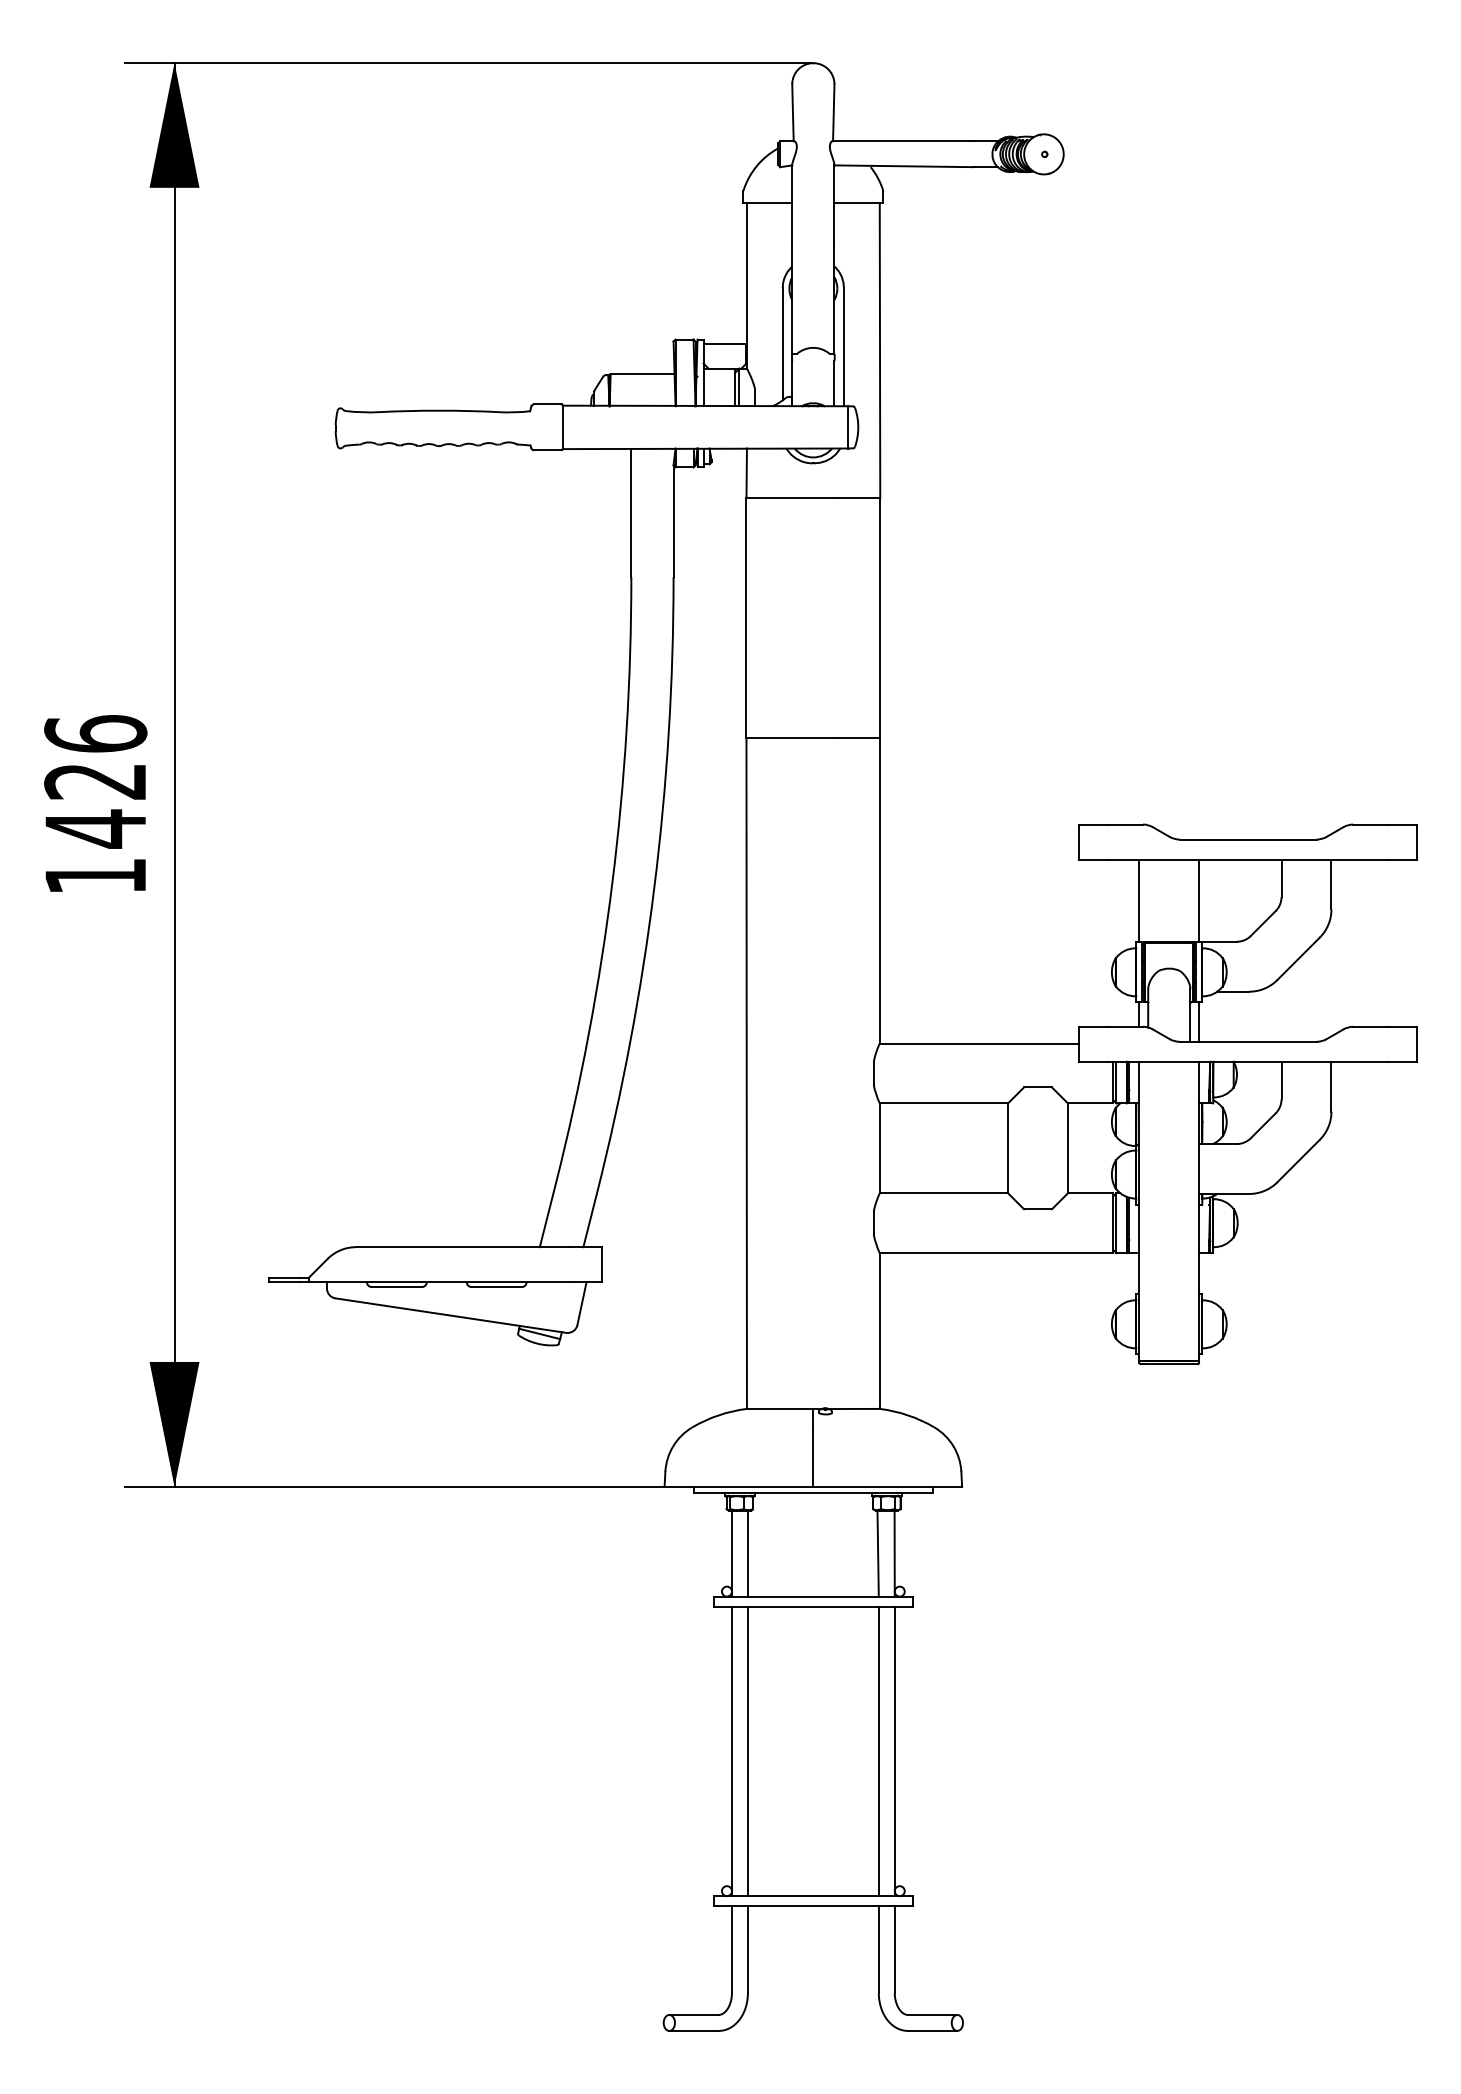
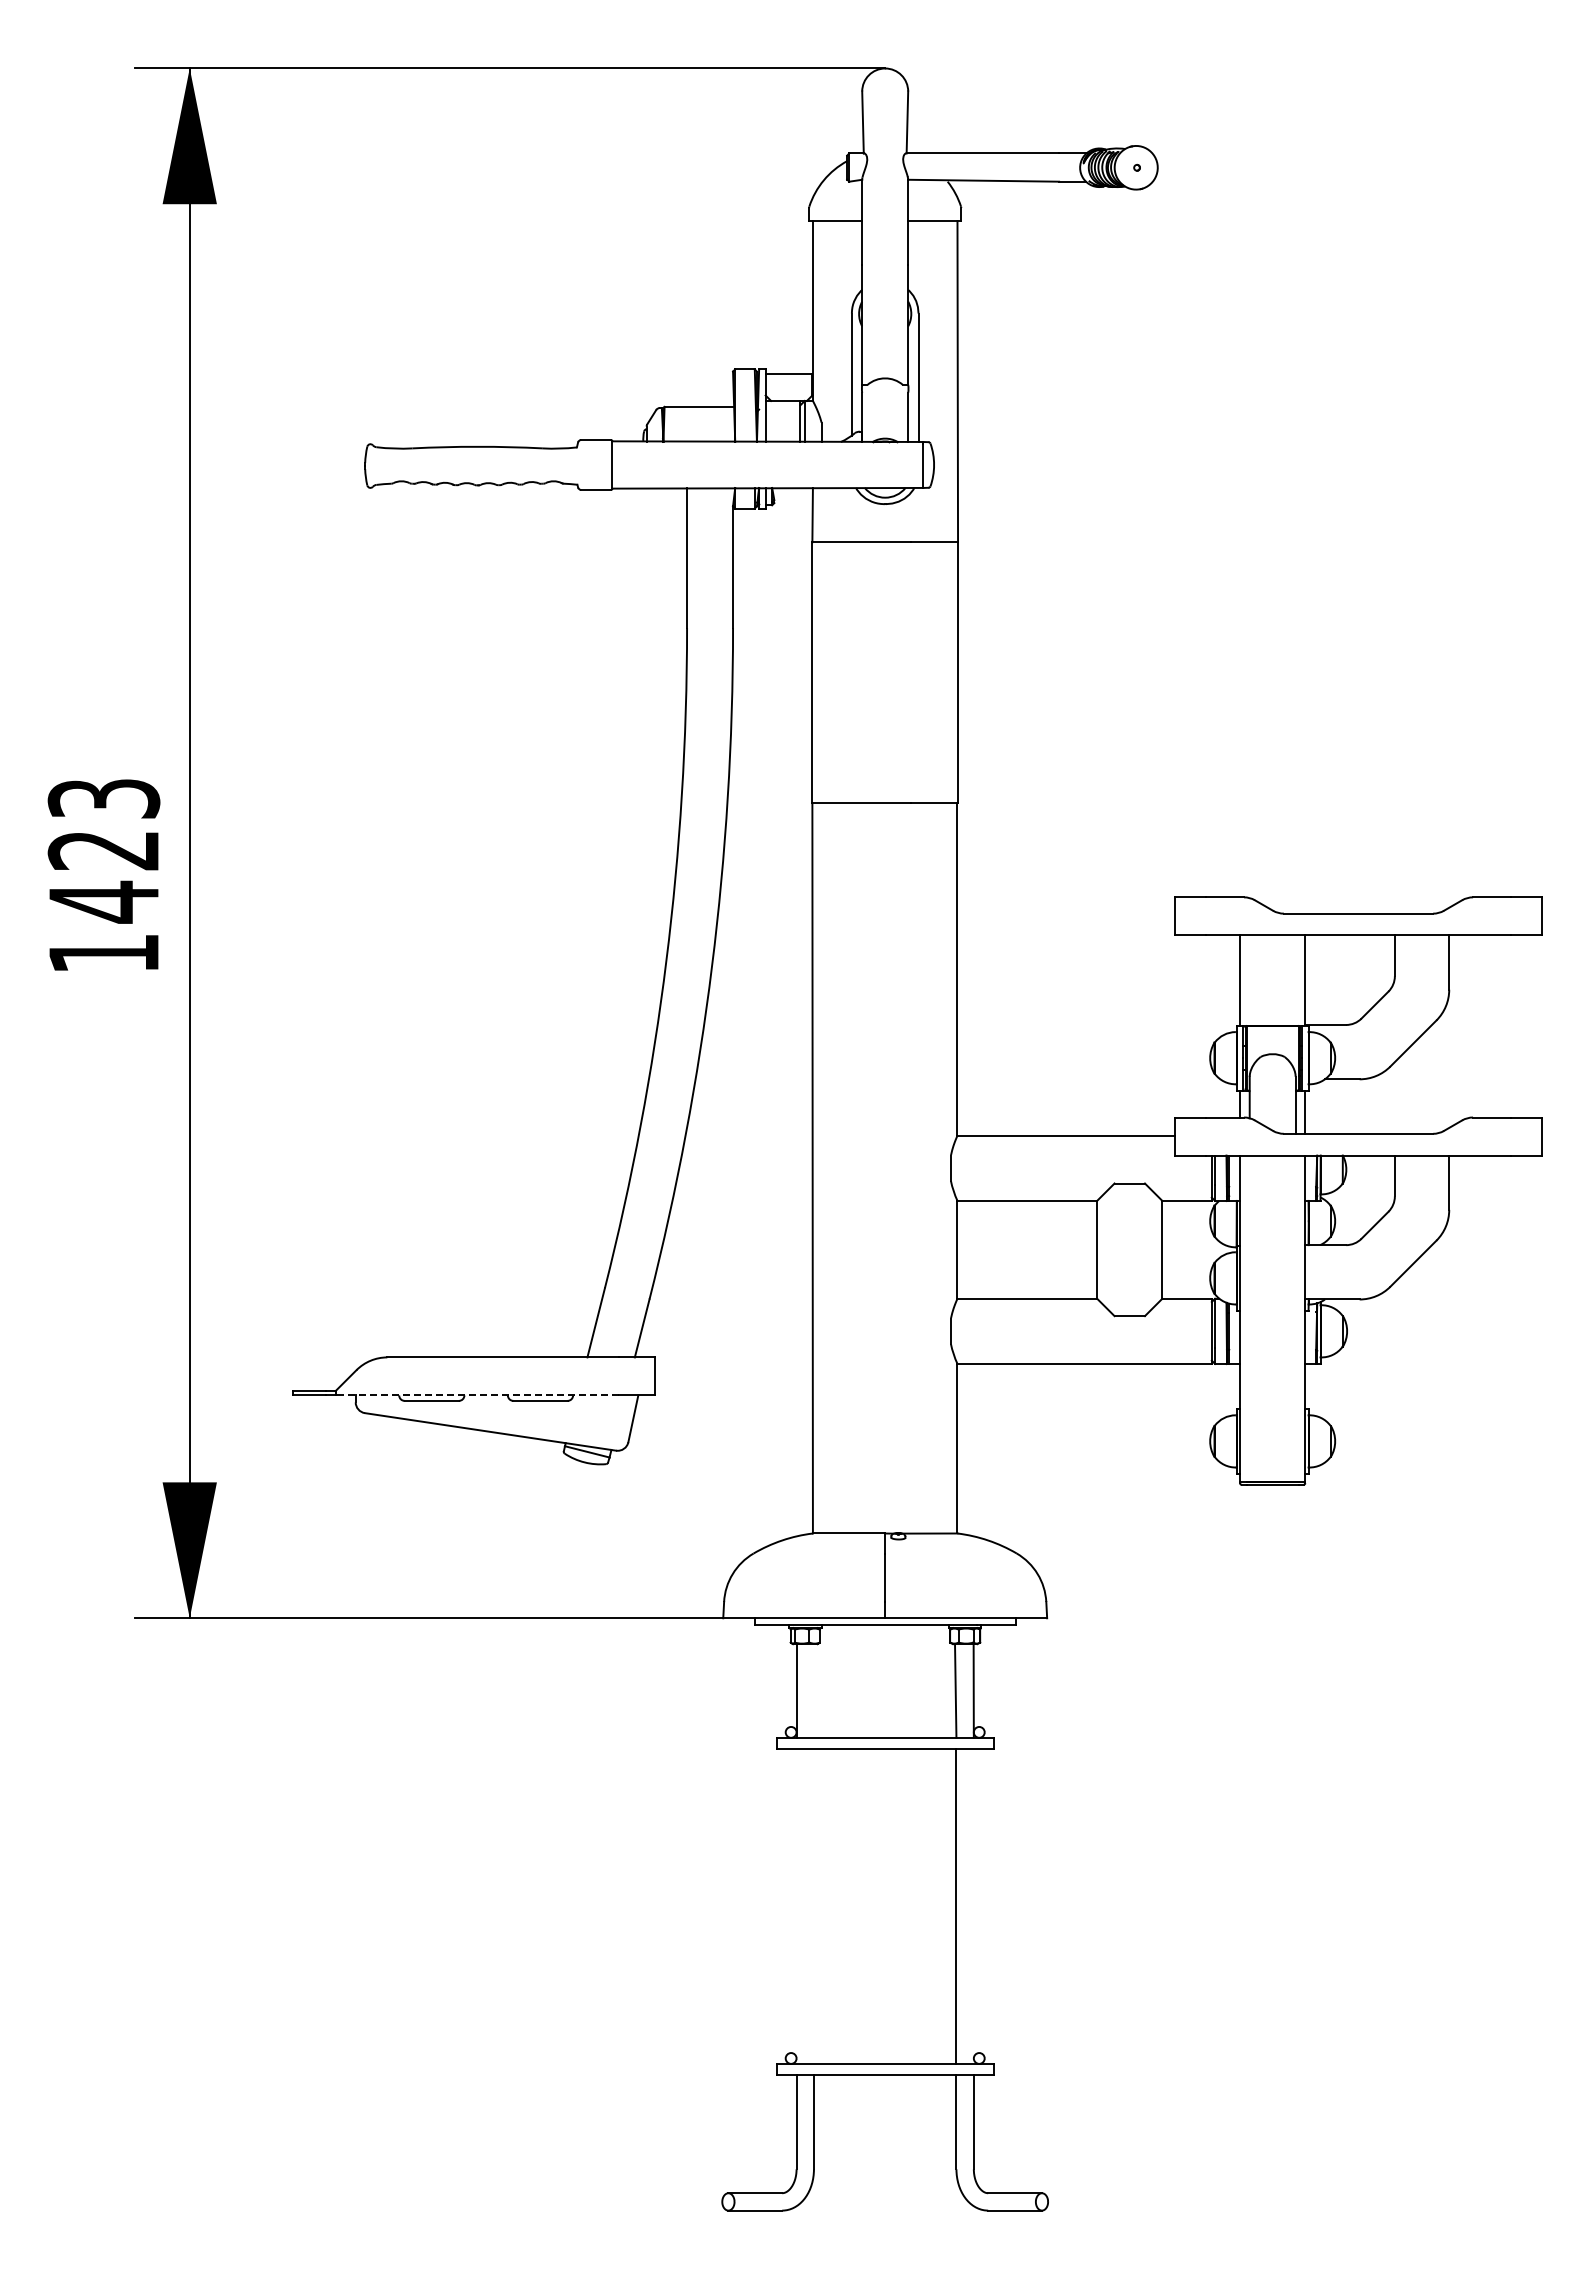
text: (95, 733) -> (103, 798), 1426 -> 1423
line: (438, 1282) -> (477, 1395), solid -> dashed
line: (747, 1553) -> (813, 1690), removed
line: (731, 1750) -> (796, 1905), removed
line: (747, 1750) -> (813, 1905), removed
line: (894, 1750) -> (973, 1905), removed

